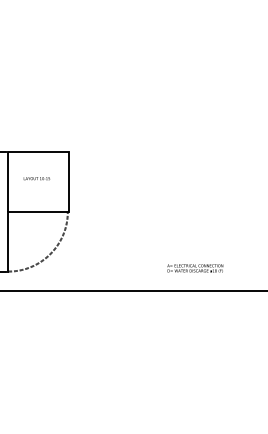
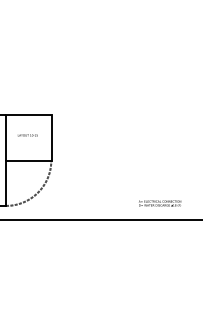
text: (195, 268) -> (160, 203), moved

